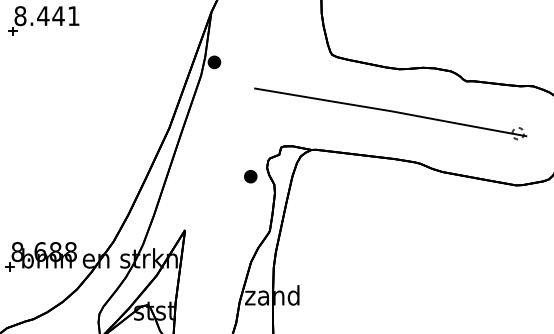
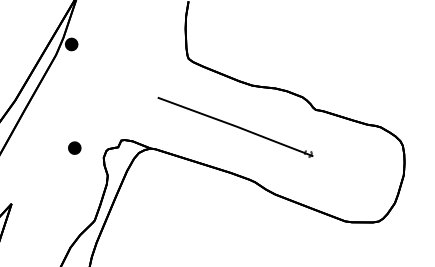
part: (390, 113) -> (235, 127), size x0.6
part: (250, 176) -> (74, 147), moved

